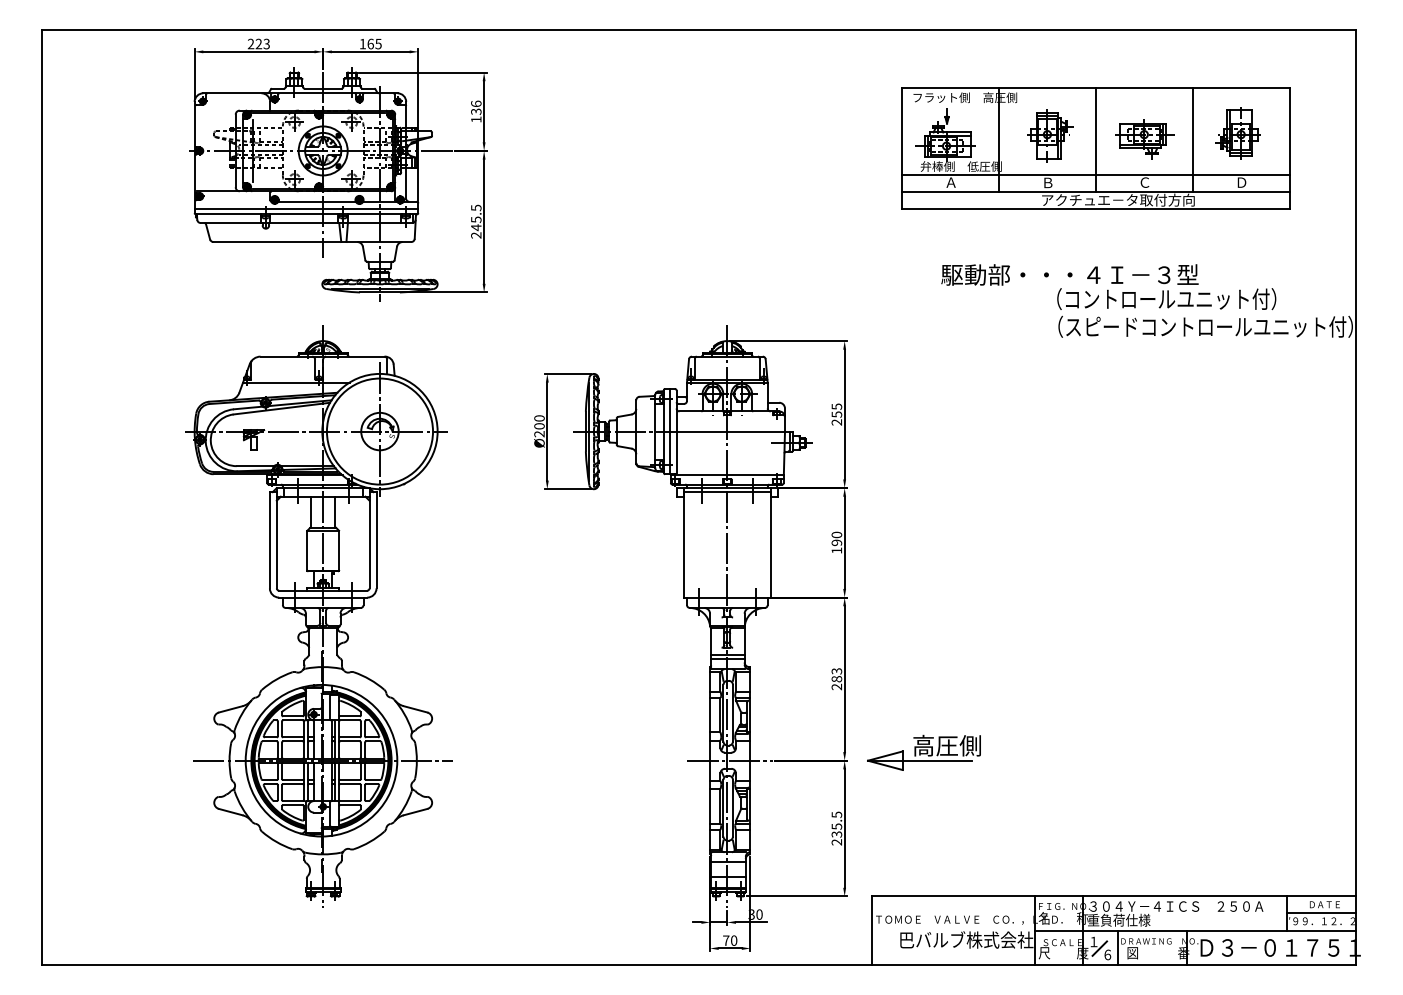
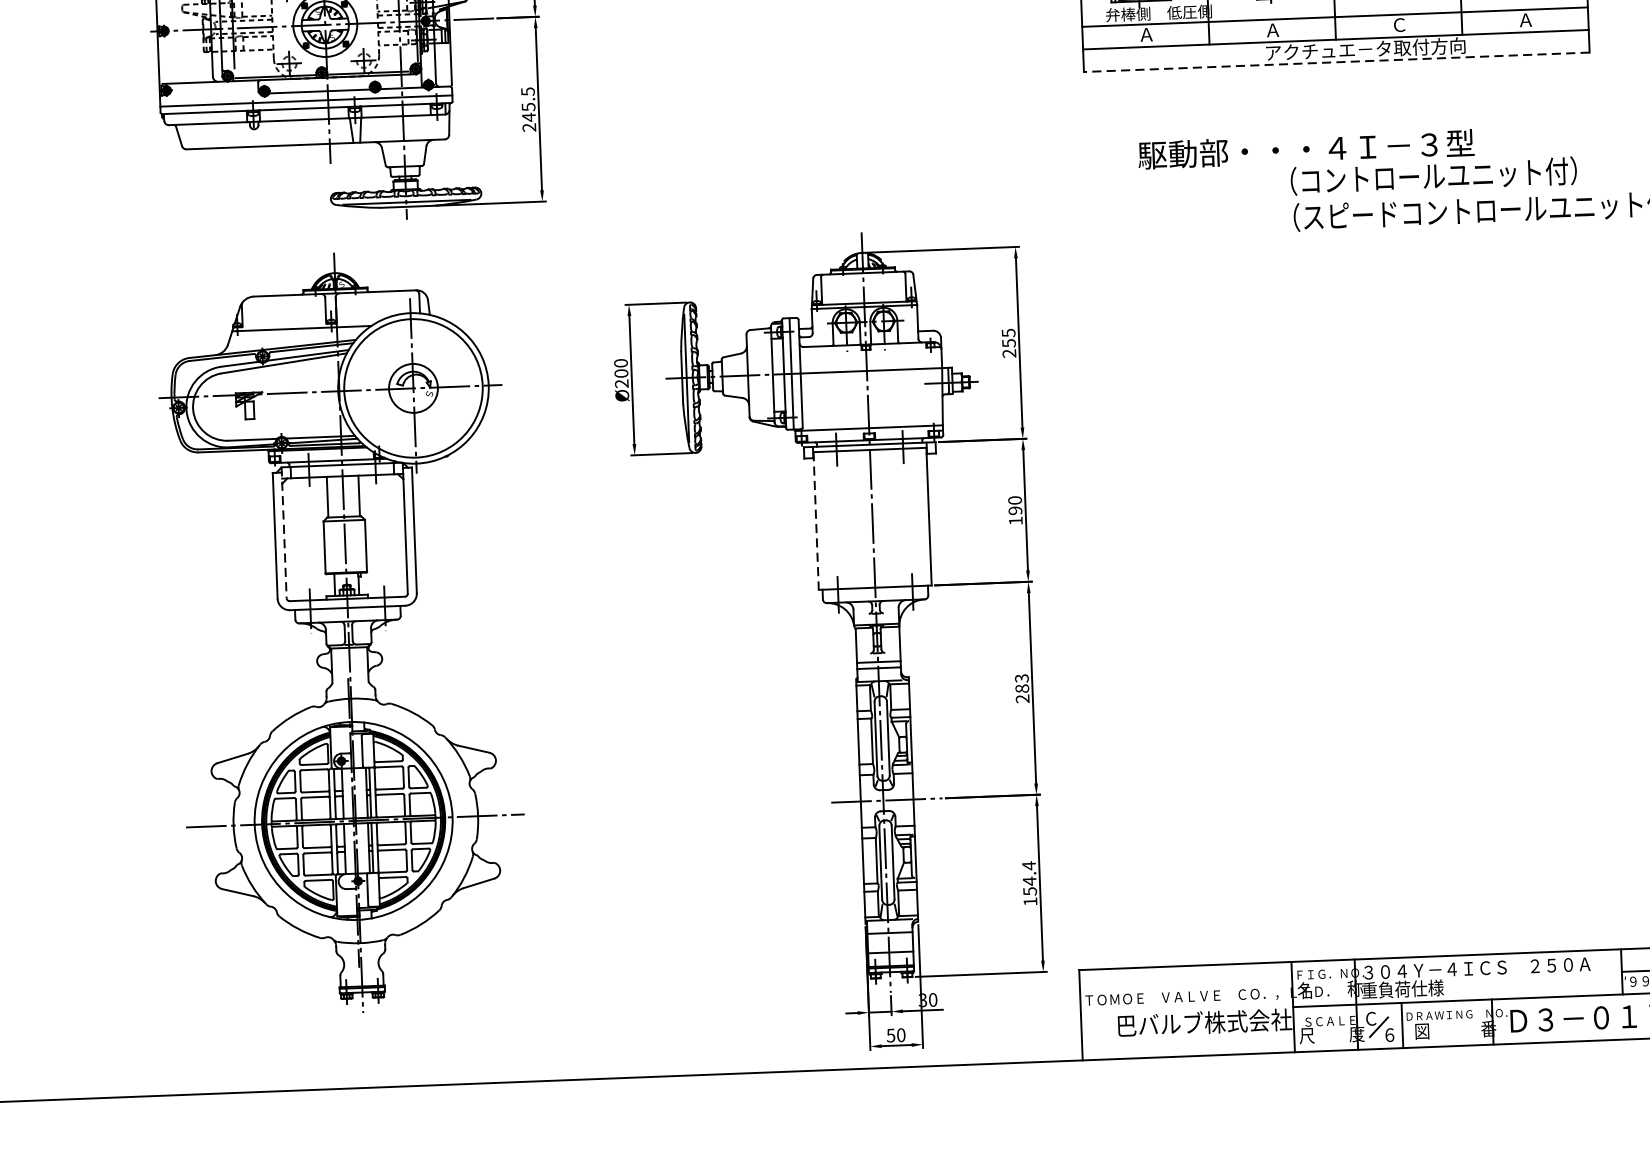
text: (1047, 182) -> (1272, 29), Ｂ -> Ａ
text: (1241, 182) -> (1525, 20), Ｄ -> Ａ
line: (1095, 209) -> (1336, 62), solid -> dashed
line: (276, 538) -> (283, 533), solid -> dashed
line: (684, 544) -> (816, 520), solid -> dashed
part: (923, 752) -> (1139, 780), removed
text: (836, 828) -> (1029, 883), 235.5 -> 154.4
text: (726, 940) -> (891, 1035), 70 -> 50
text: (1093, 941) -> (1370, 1018), １ -> Ｃ

